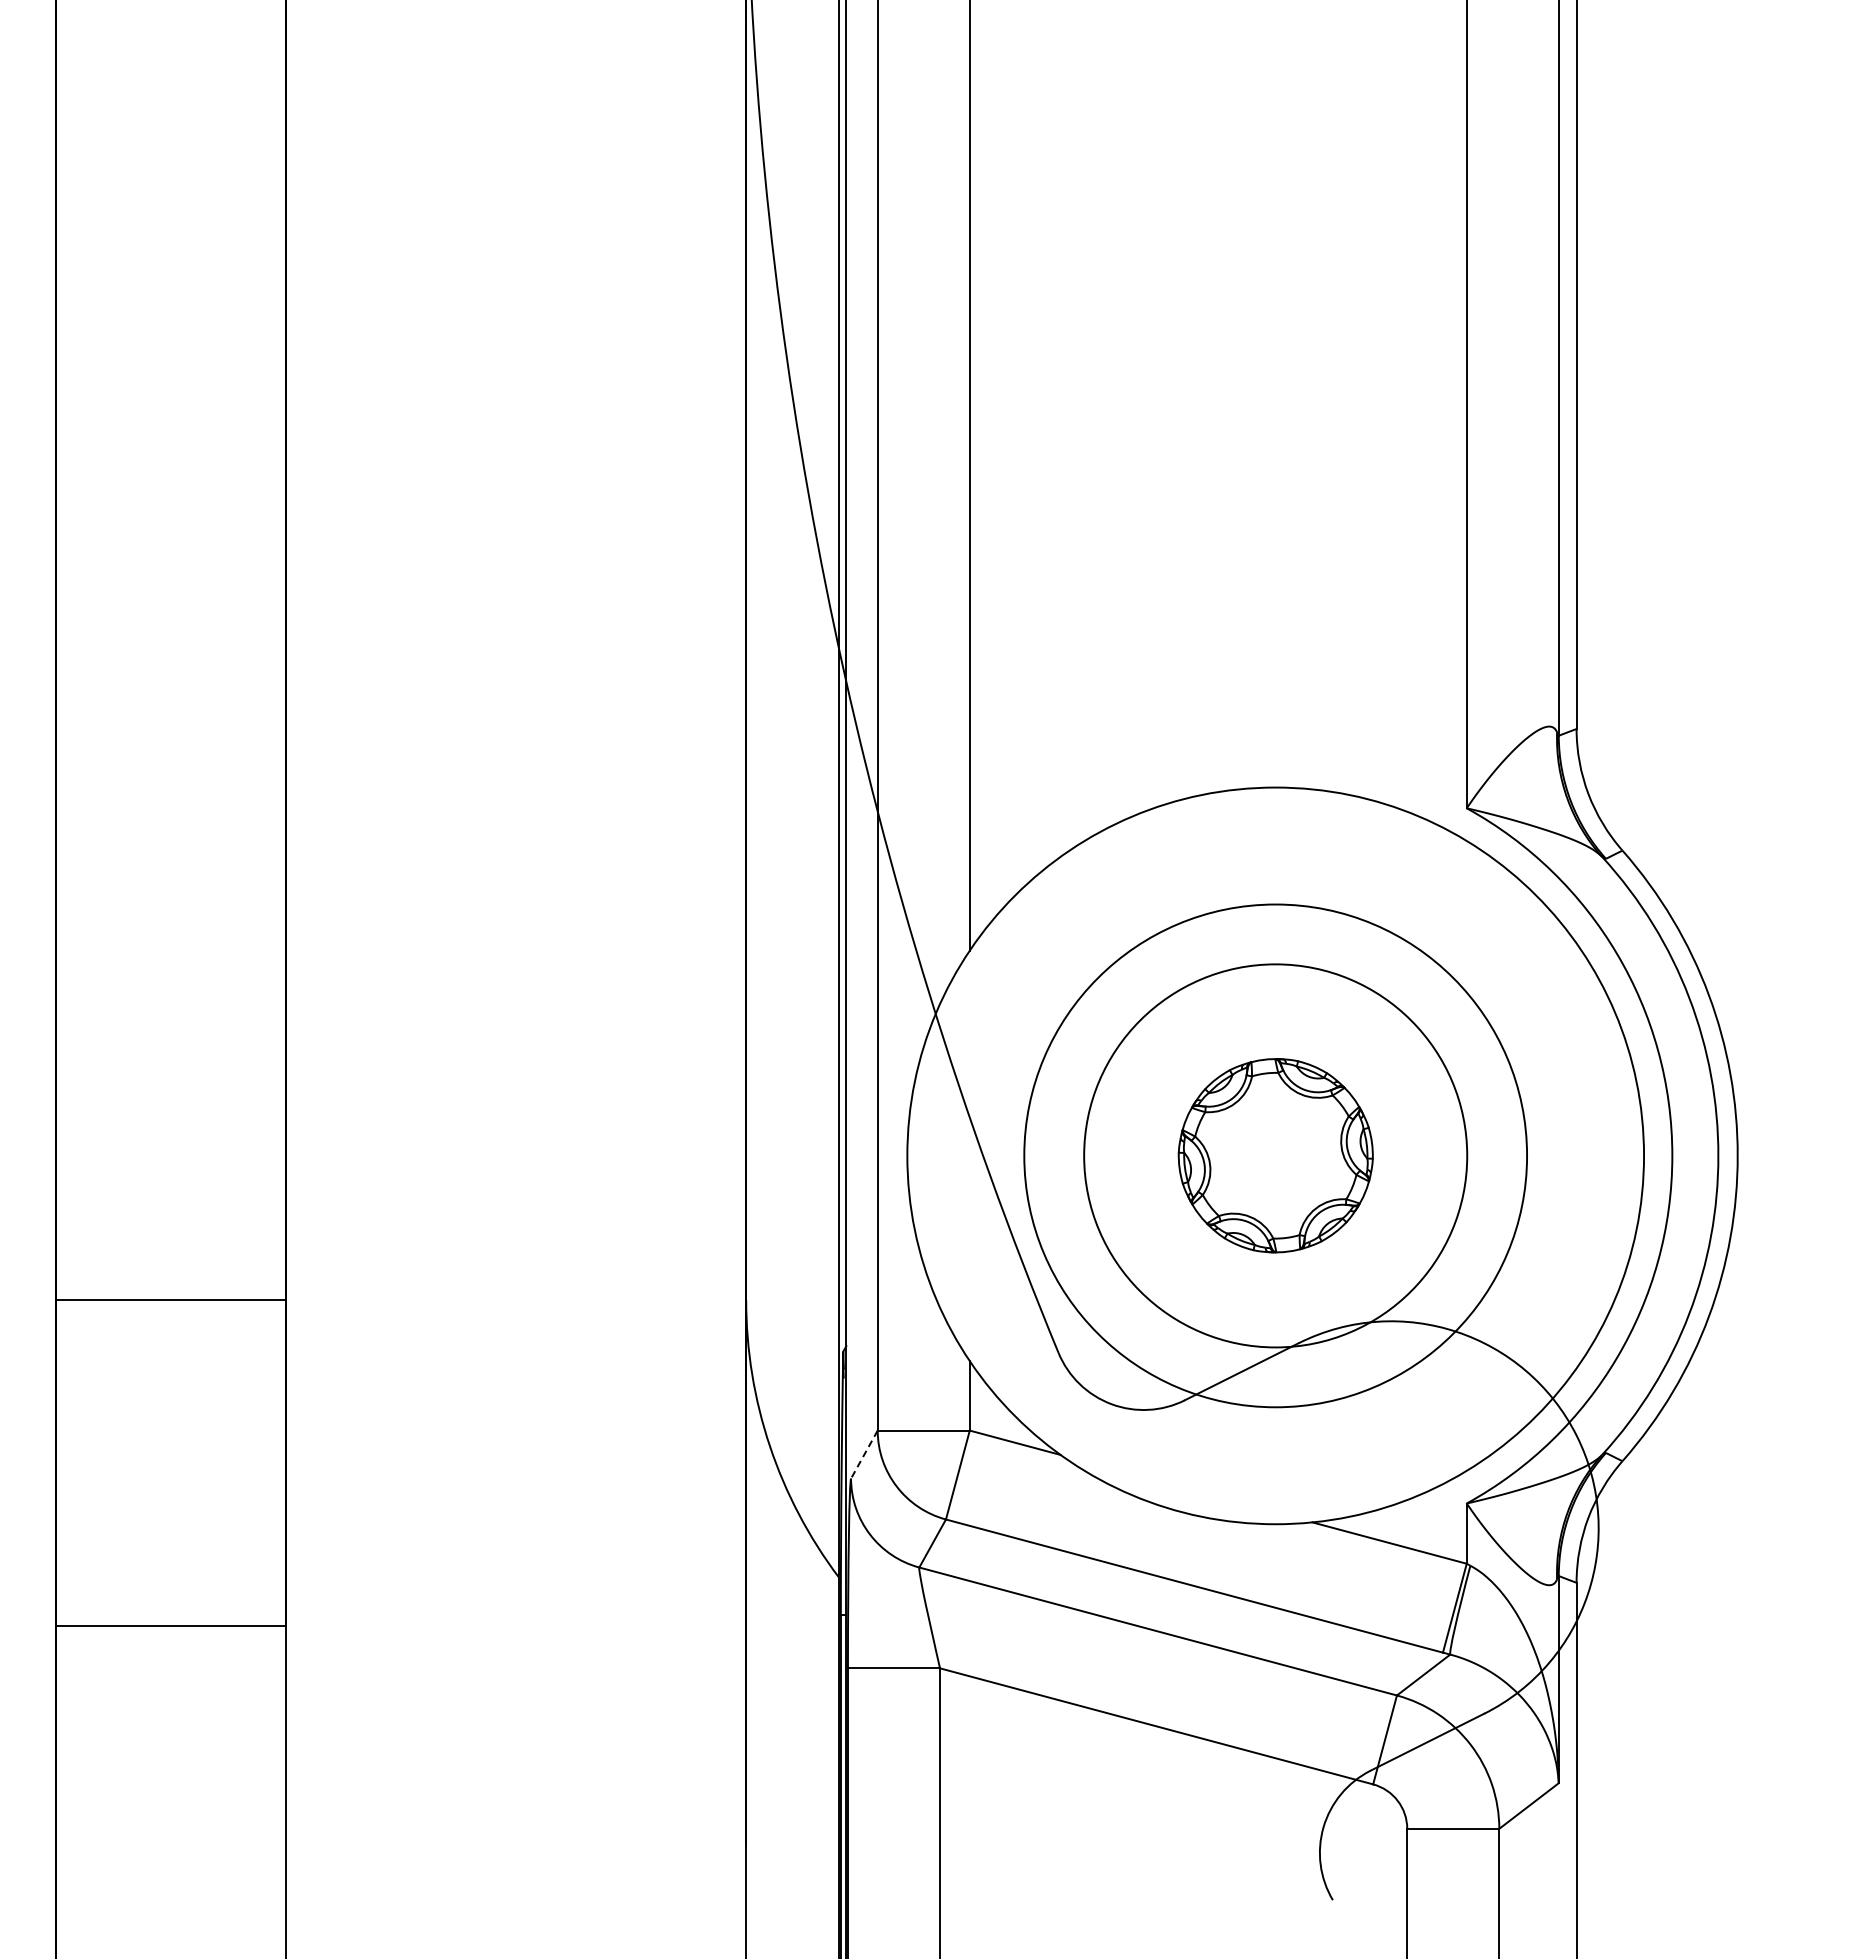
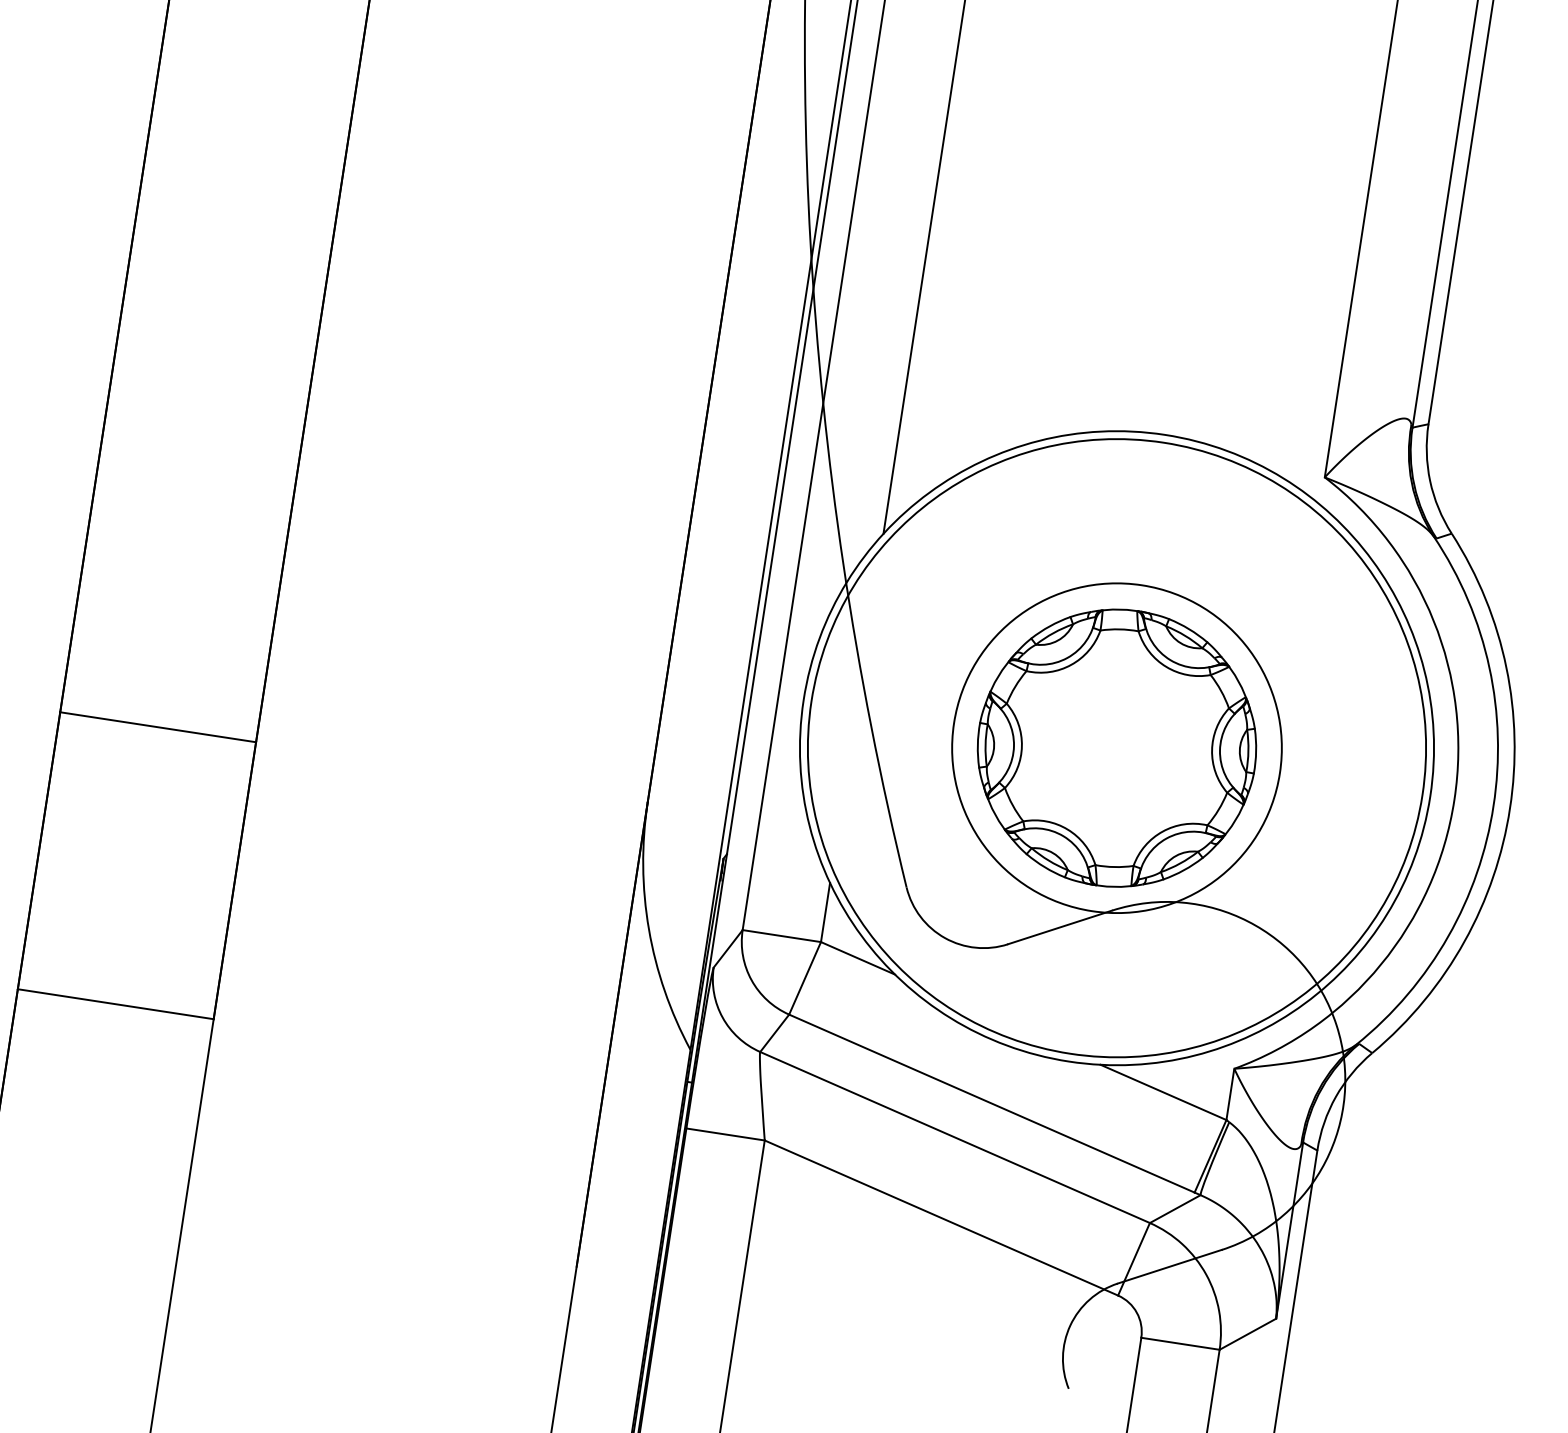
circle: (1275, 1155) -> (1116, 747), size x1.43
part: (1275, 1155) -> (1116, 747), size x1.67
line: (864, 1455) -> (728, 949), dashed -> solid

